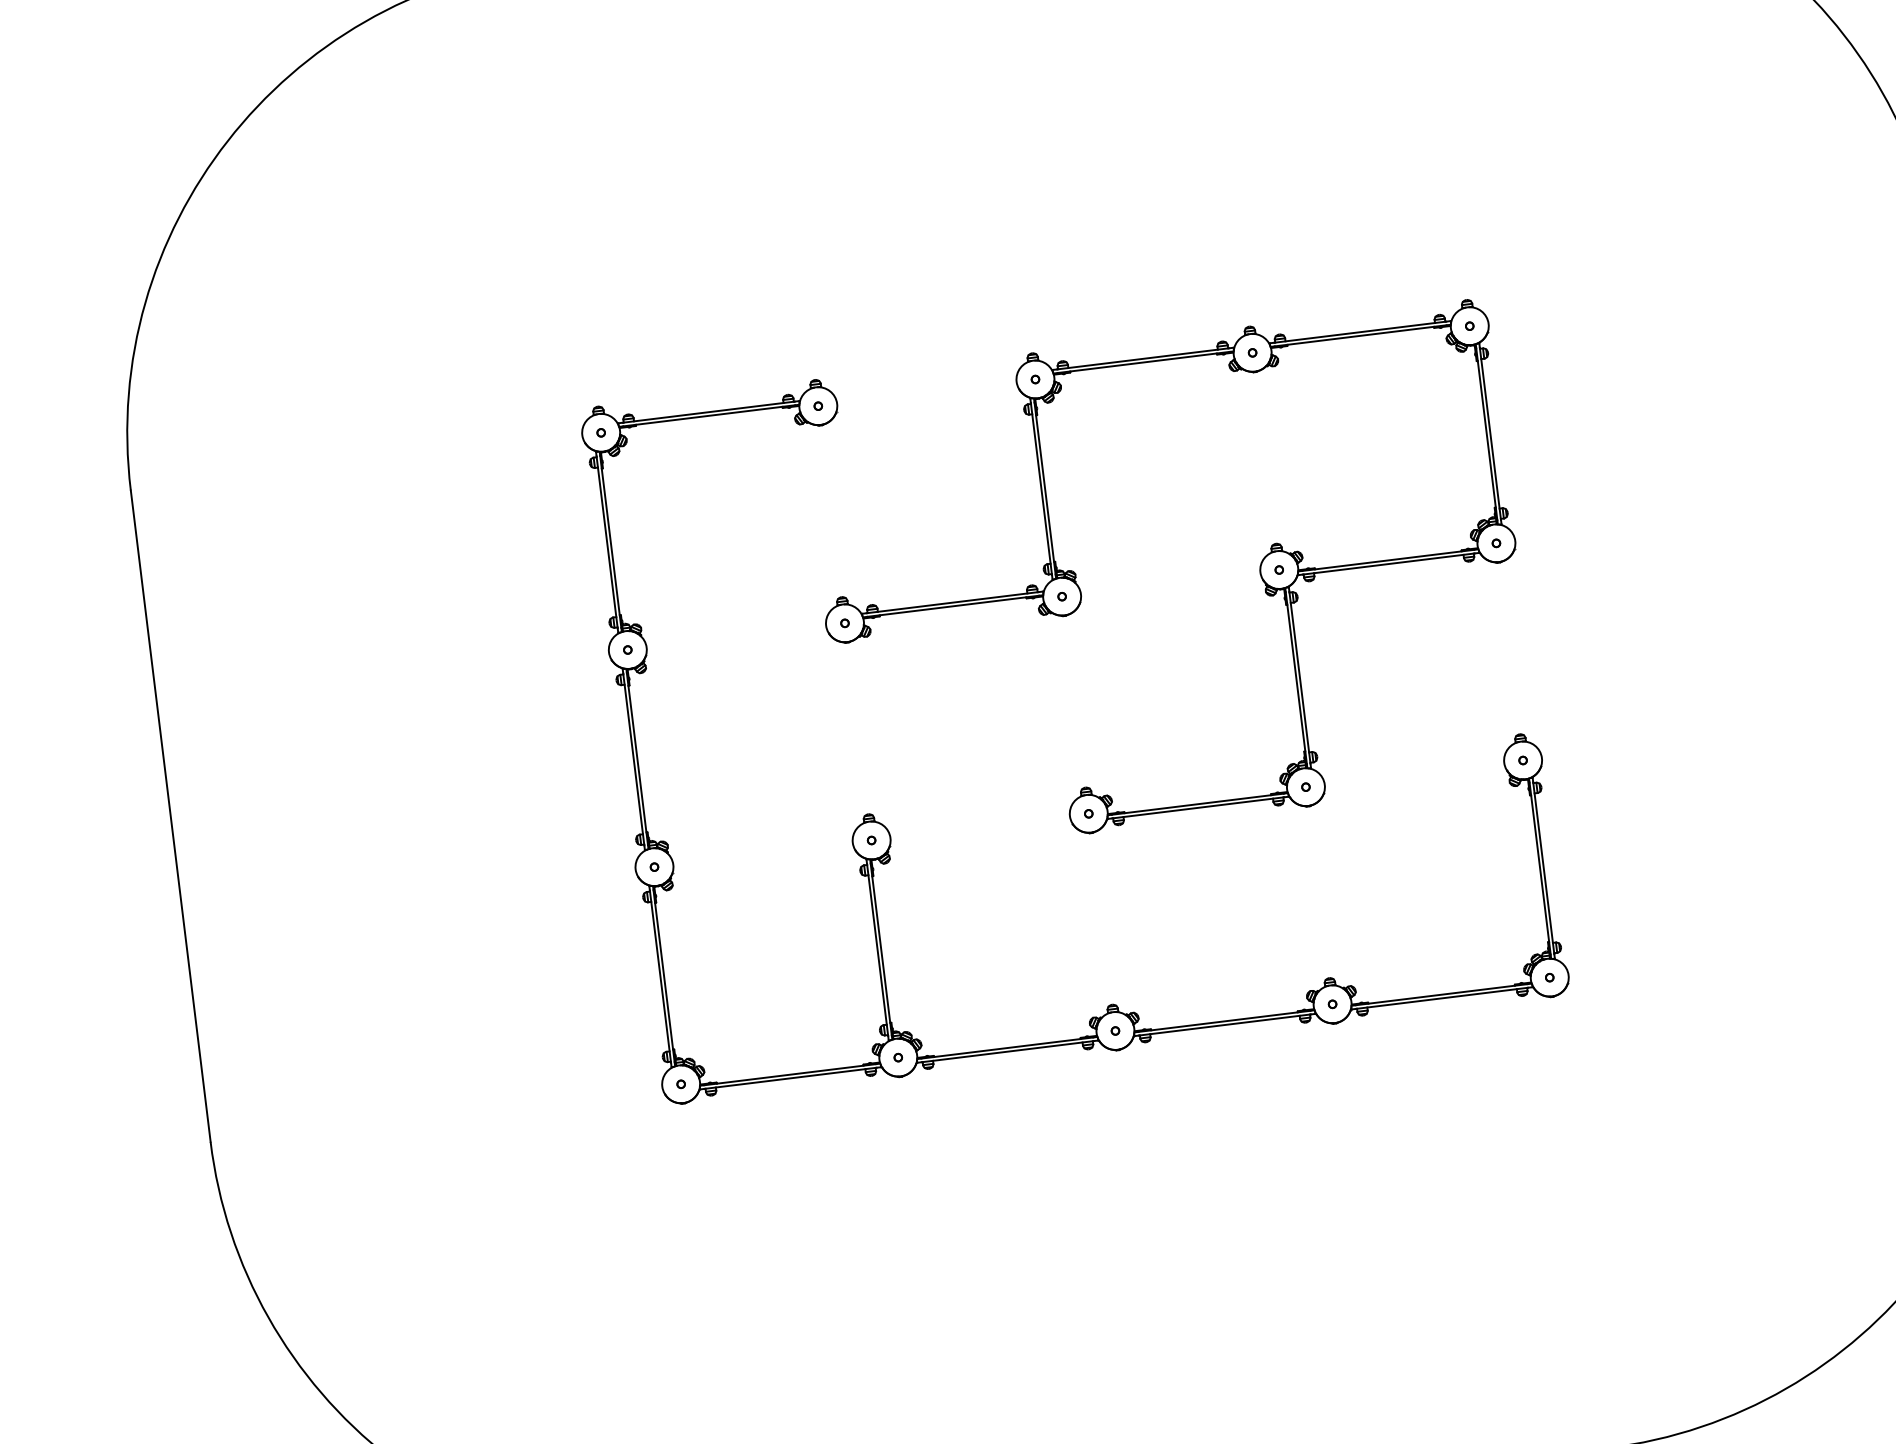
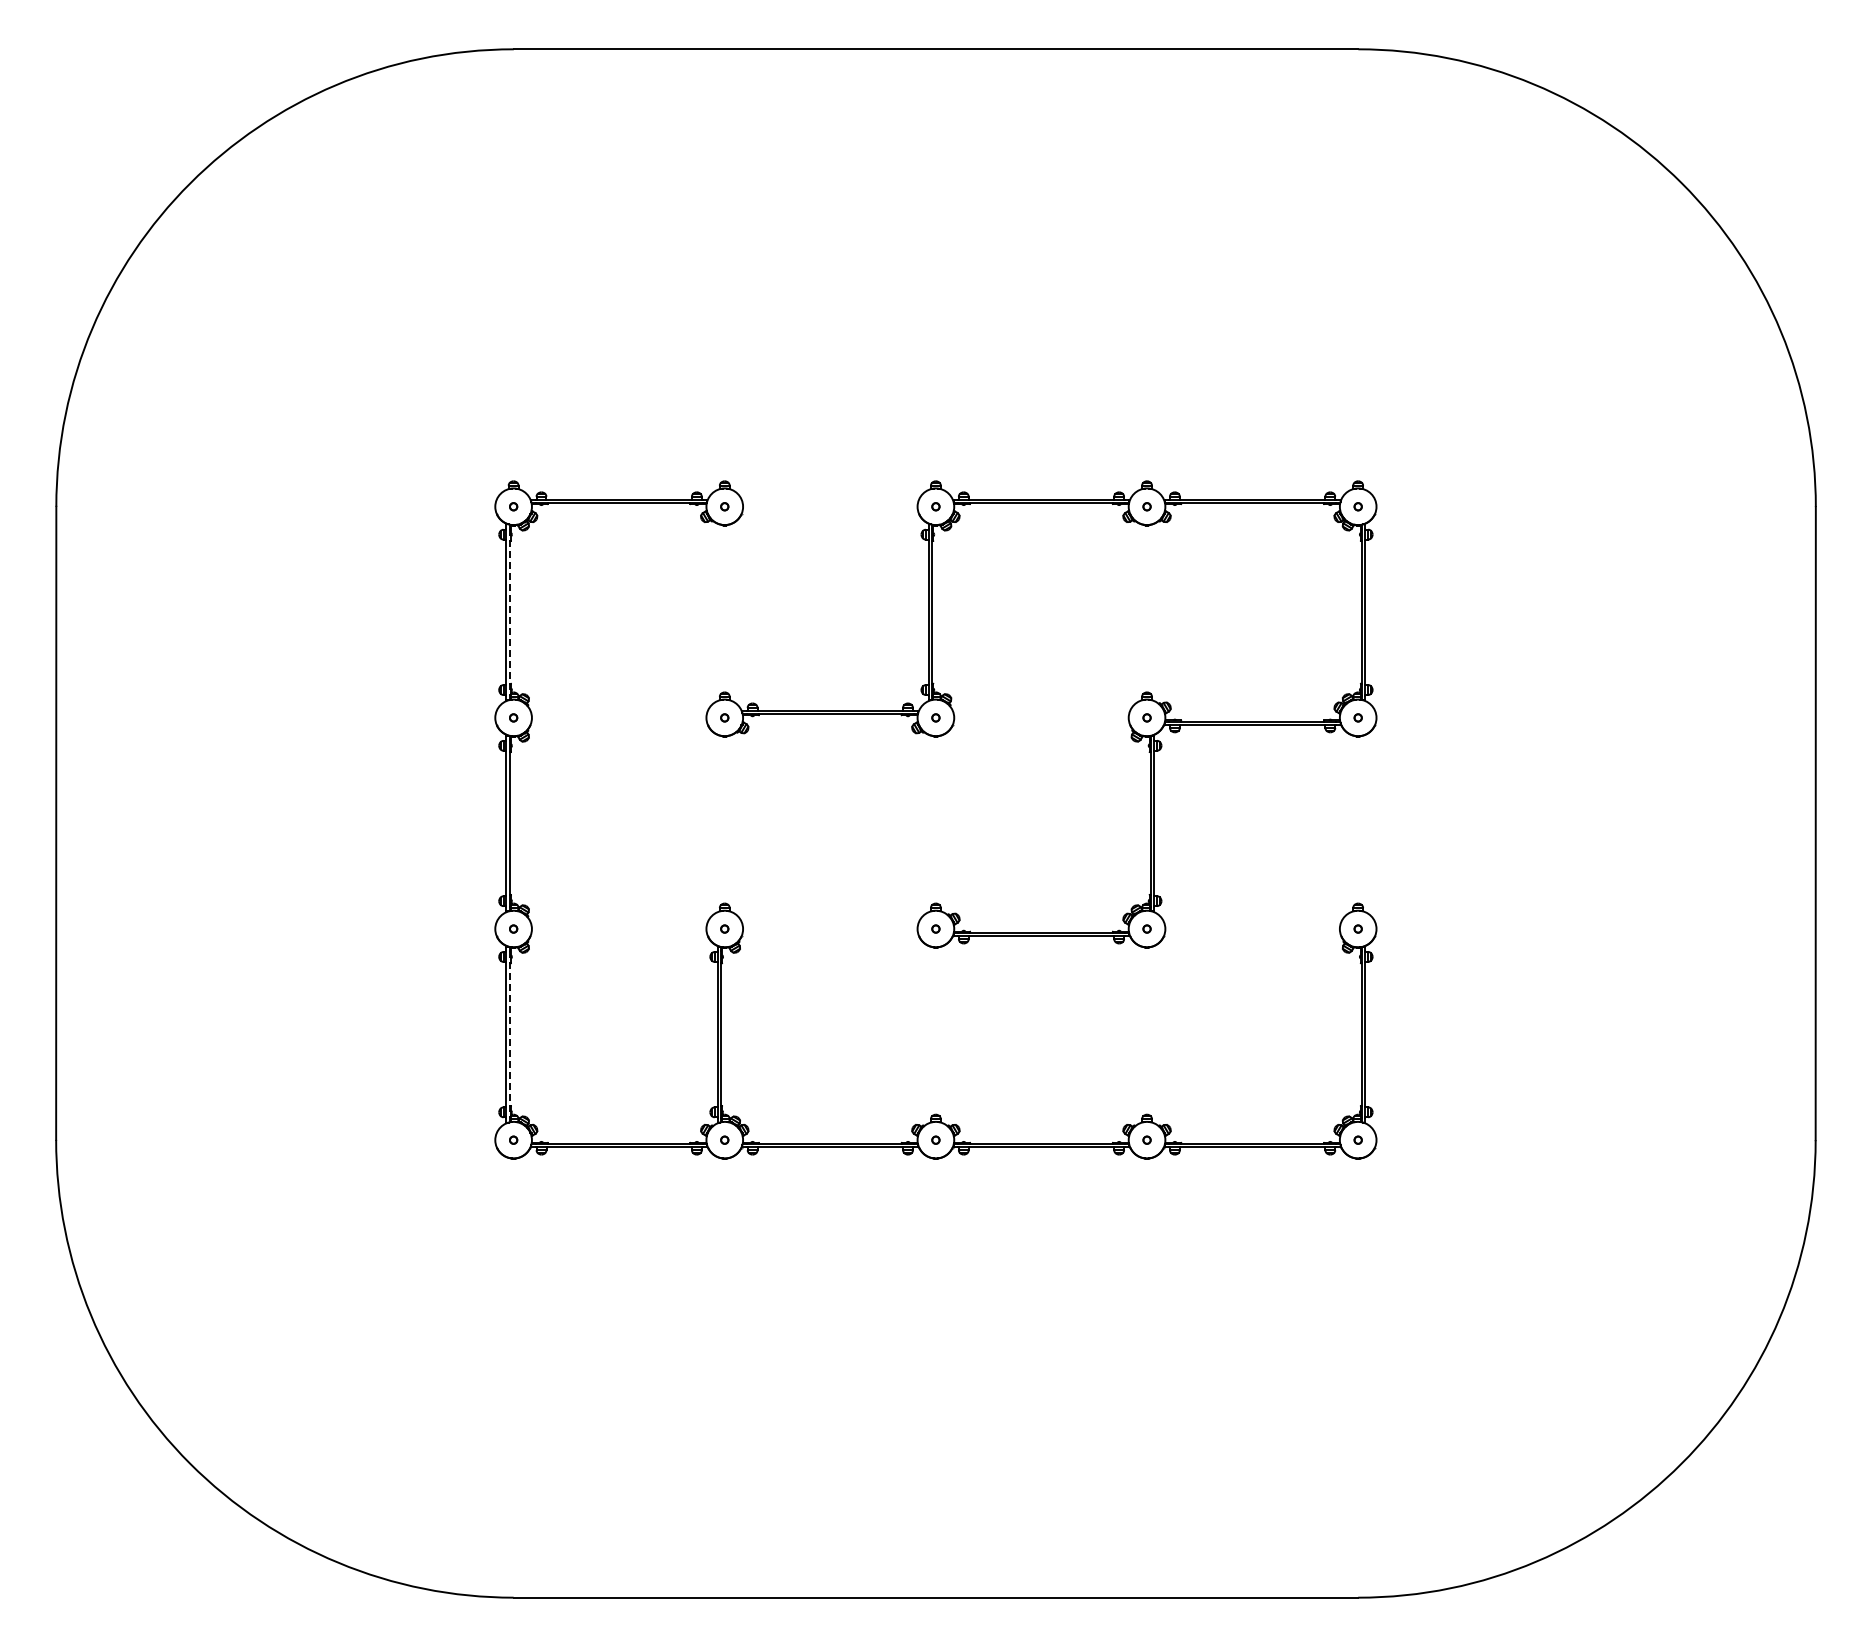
line: (611, 541) -> (510, 612), solid -> dashed
line: (664, 976) -> (510, 1034), solid -> dashed

